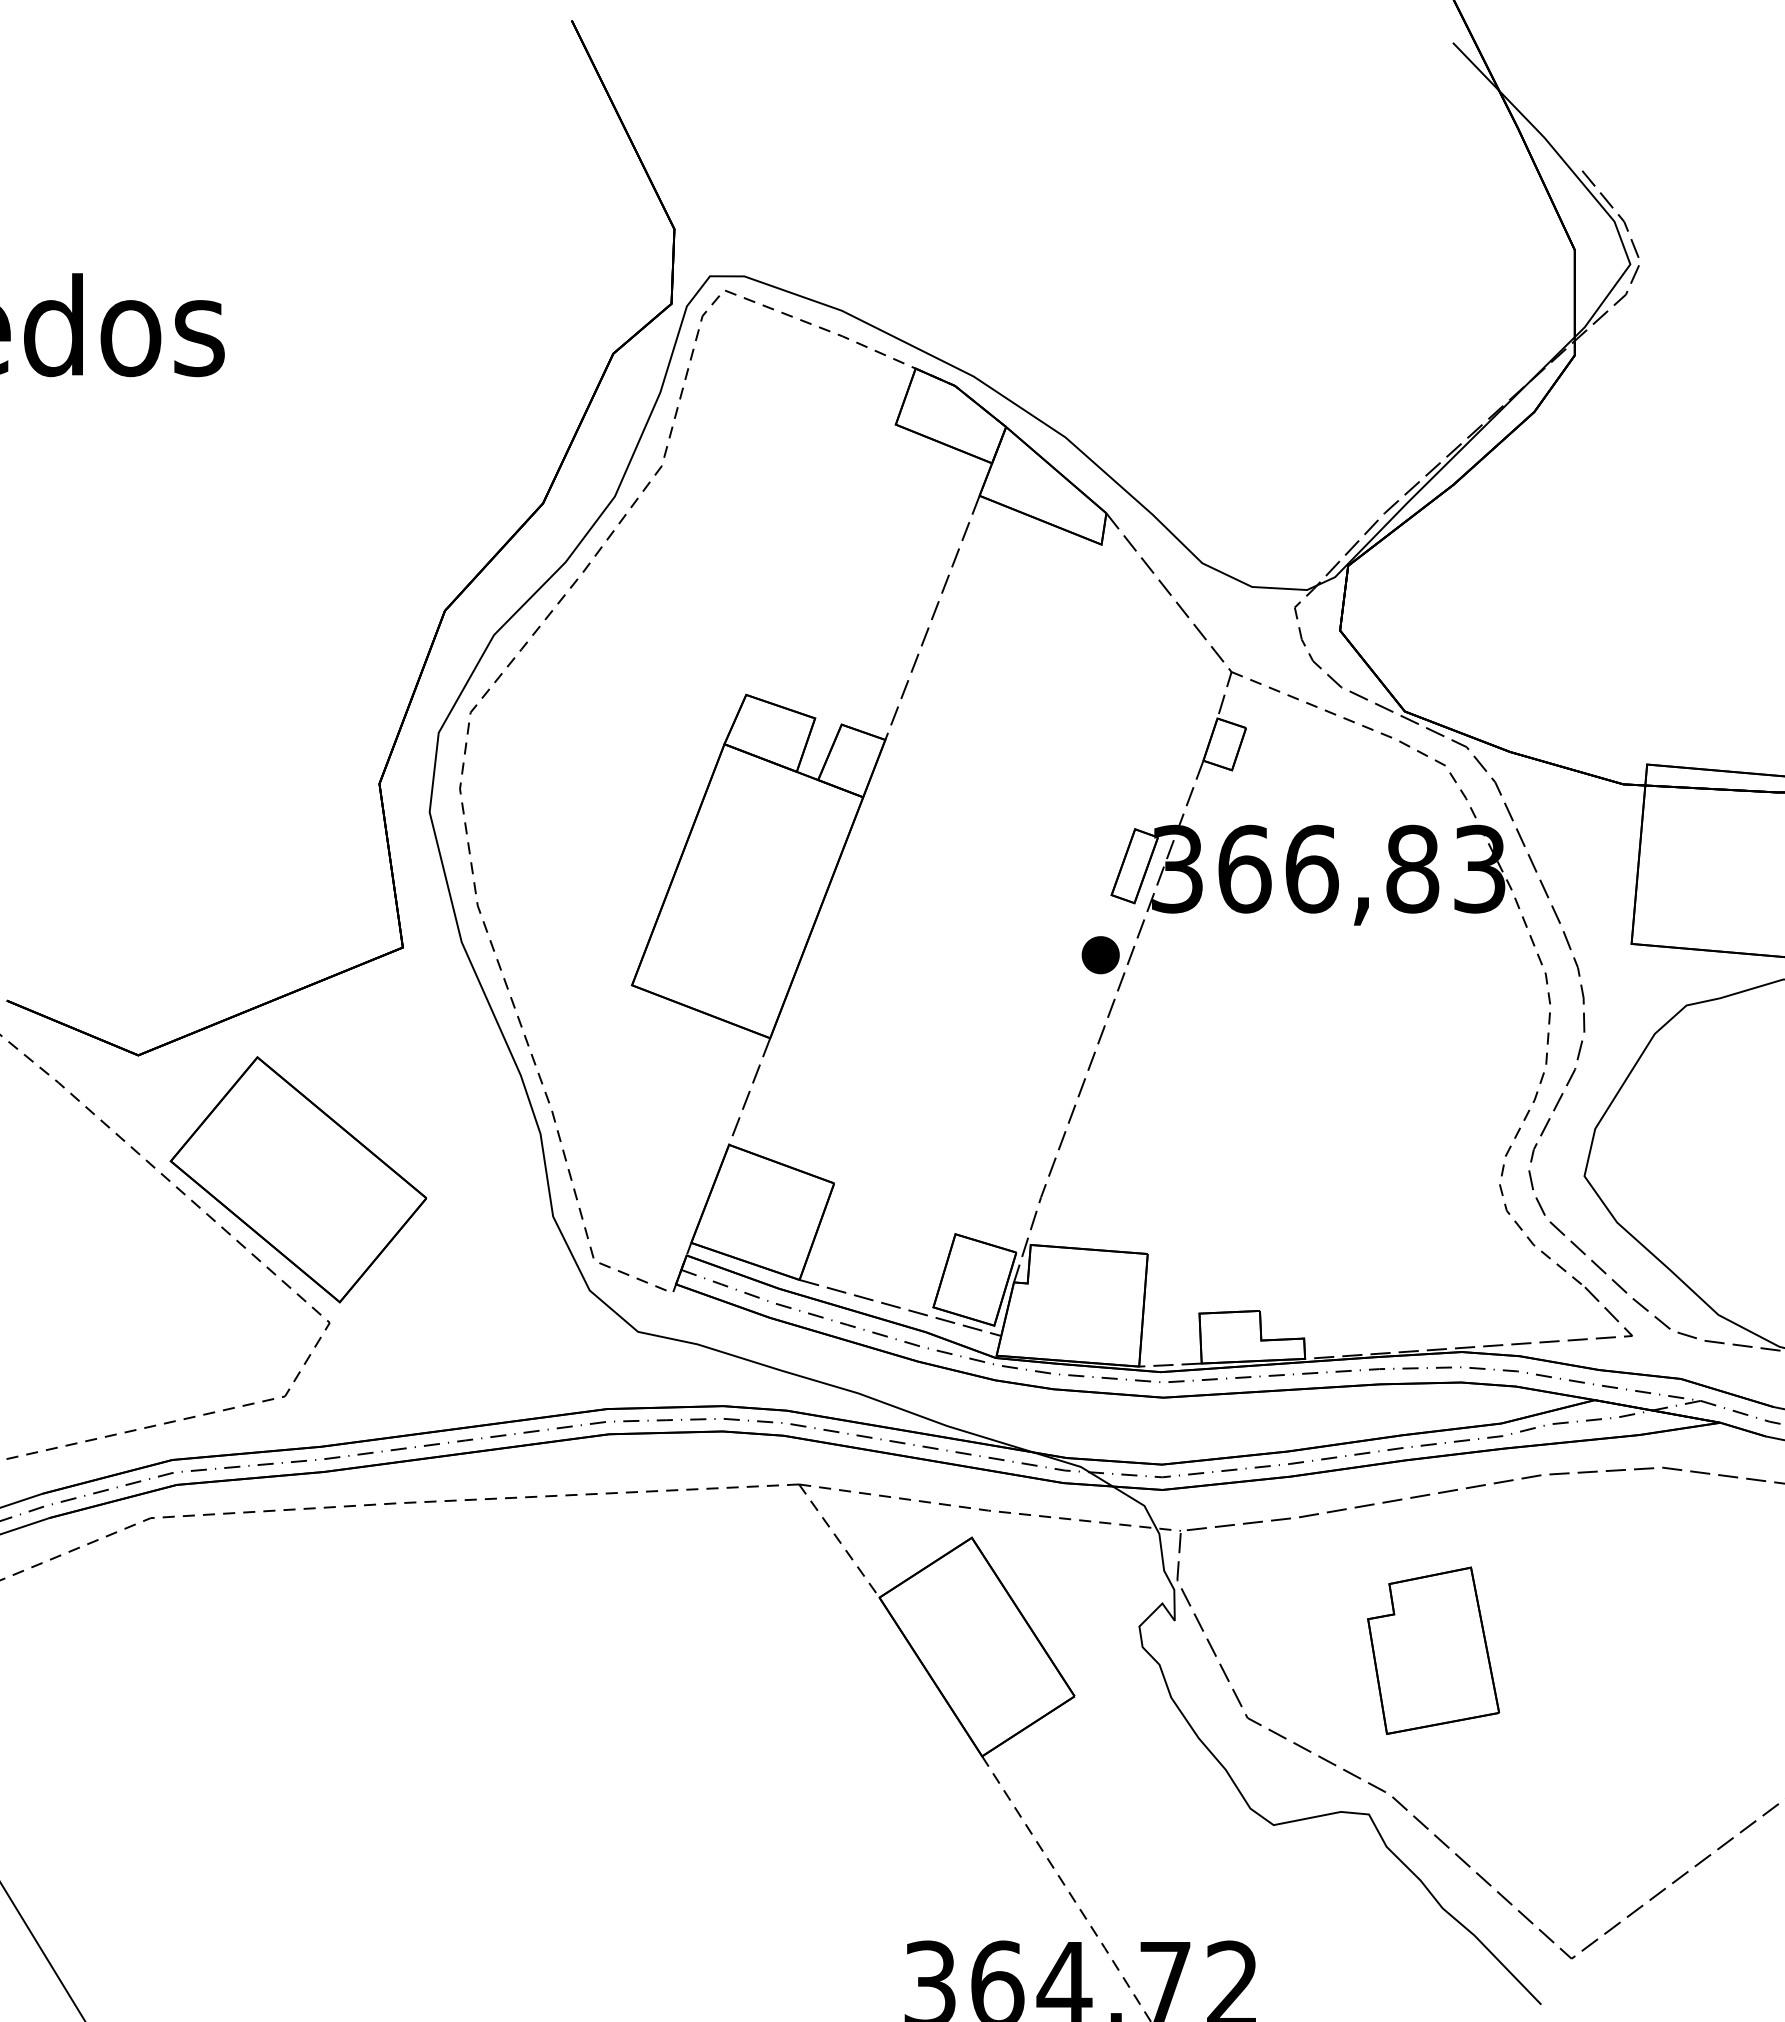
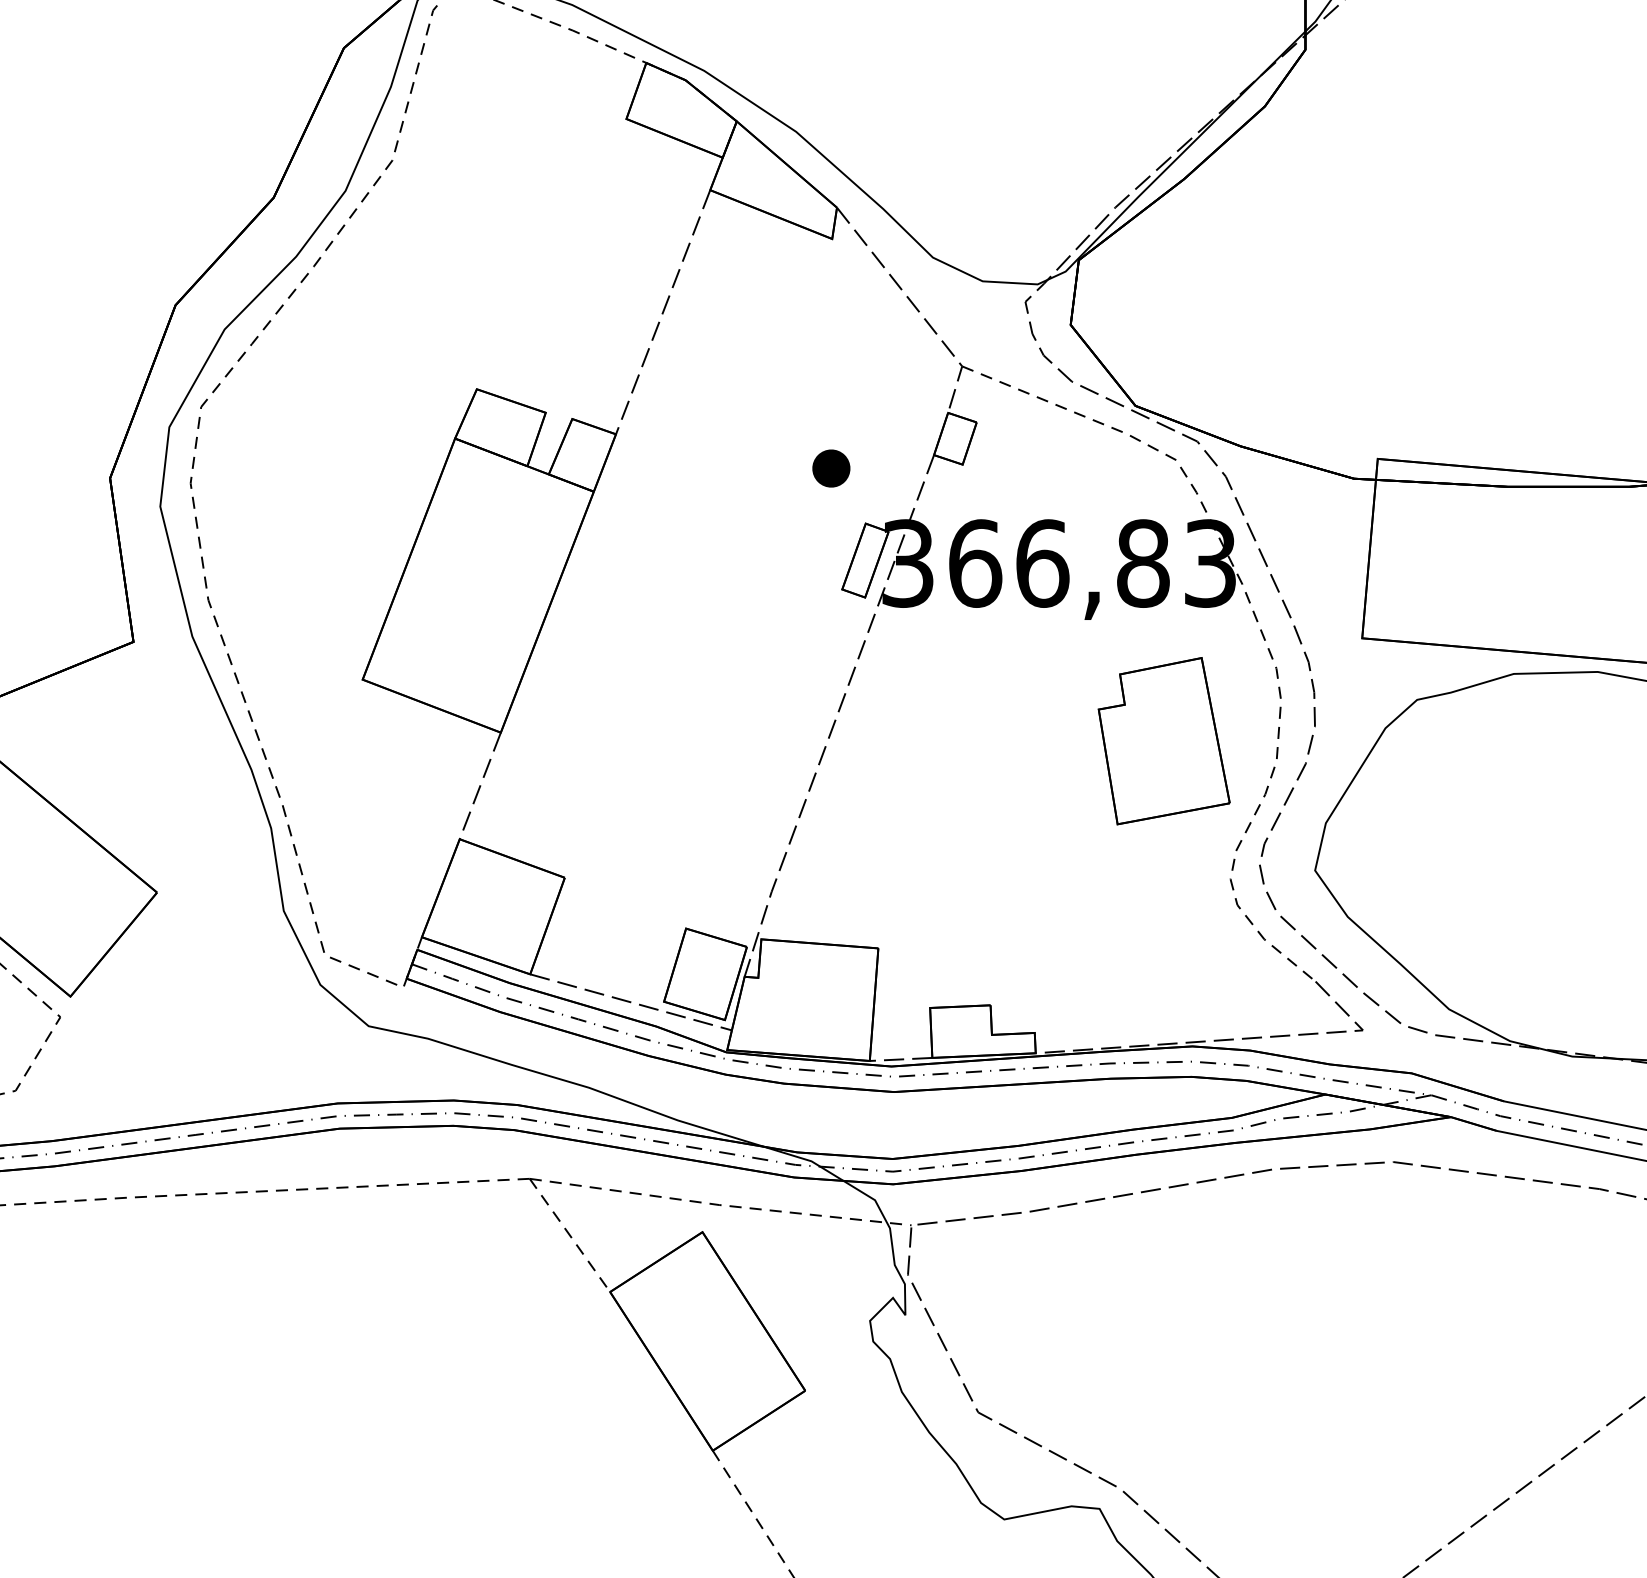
part: (1100, 955) -> (831, 468), moved
part: (1433, 1650) -> (1164, 740), moved

